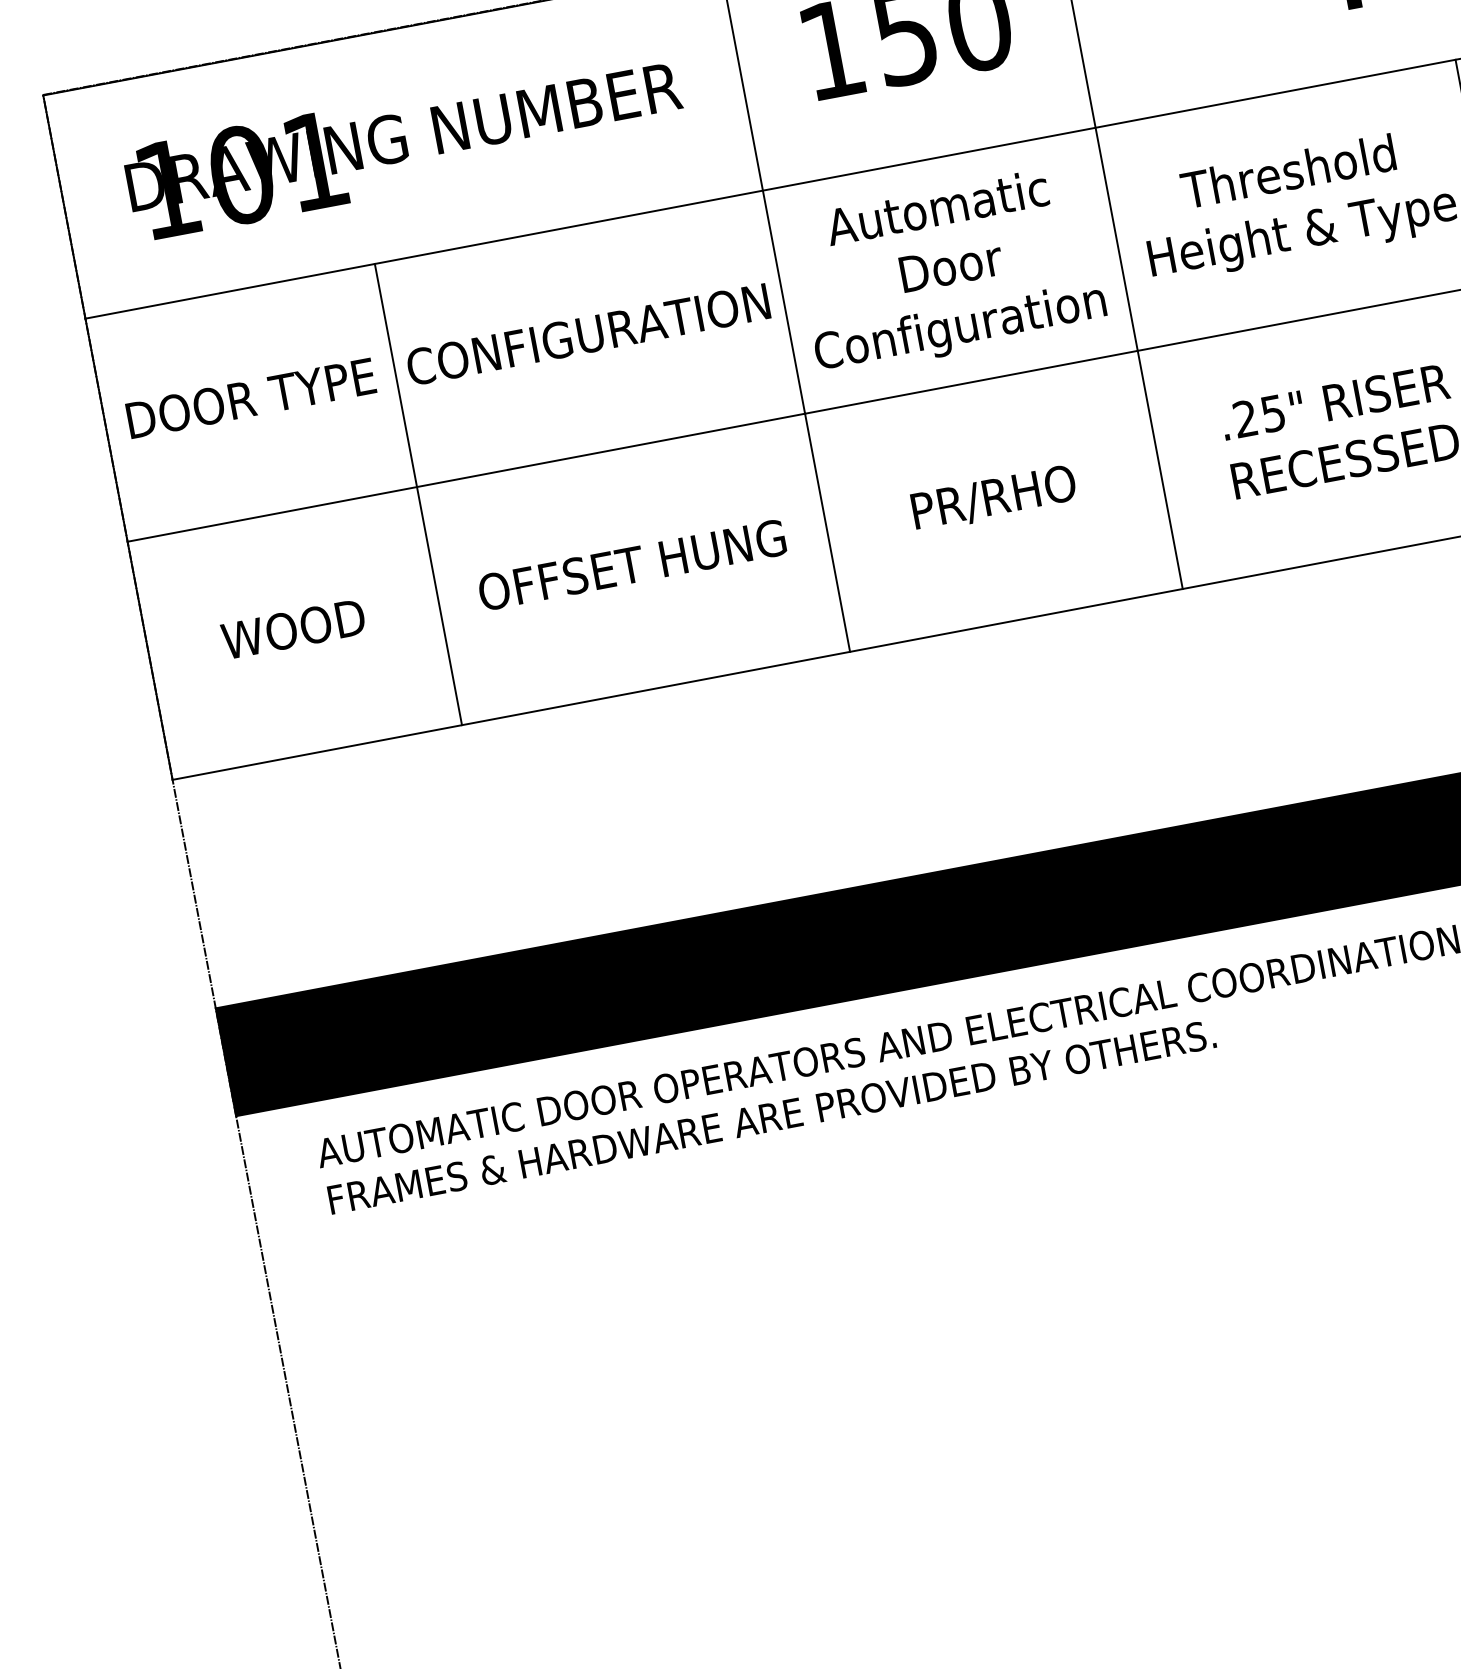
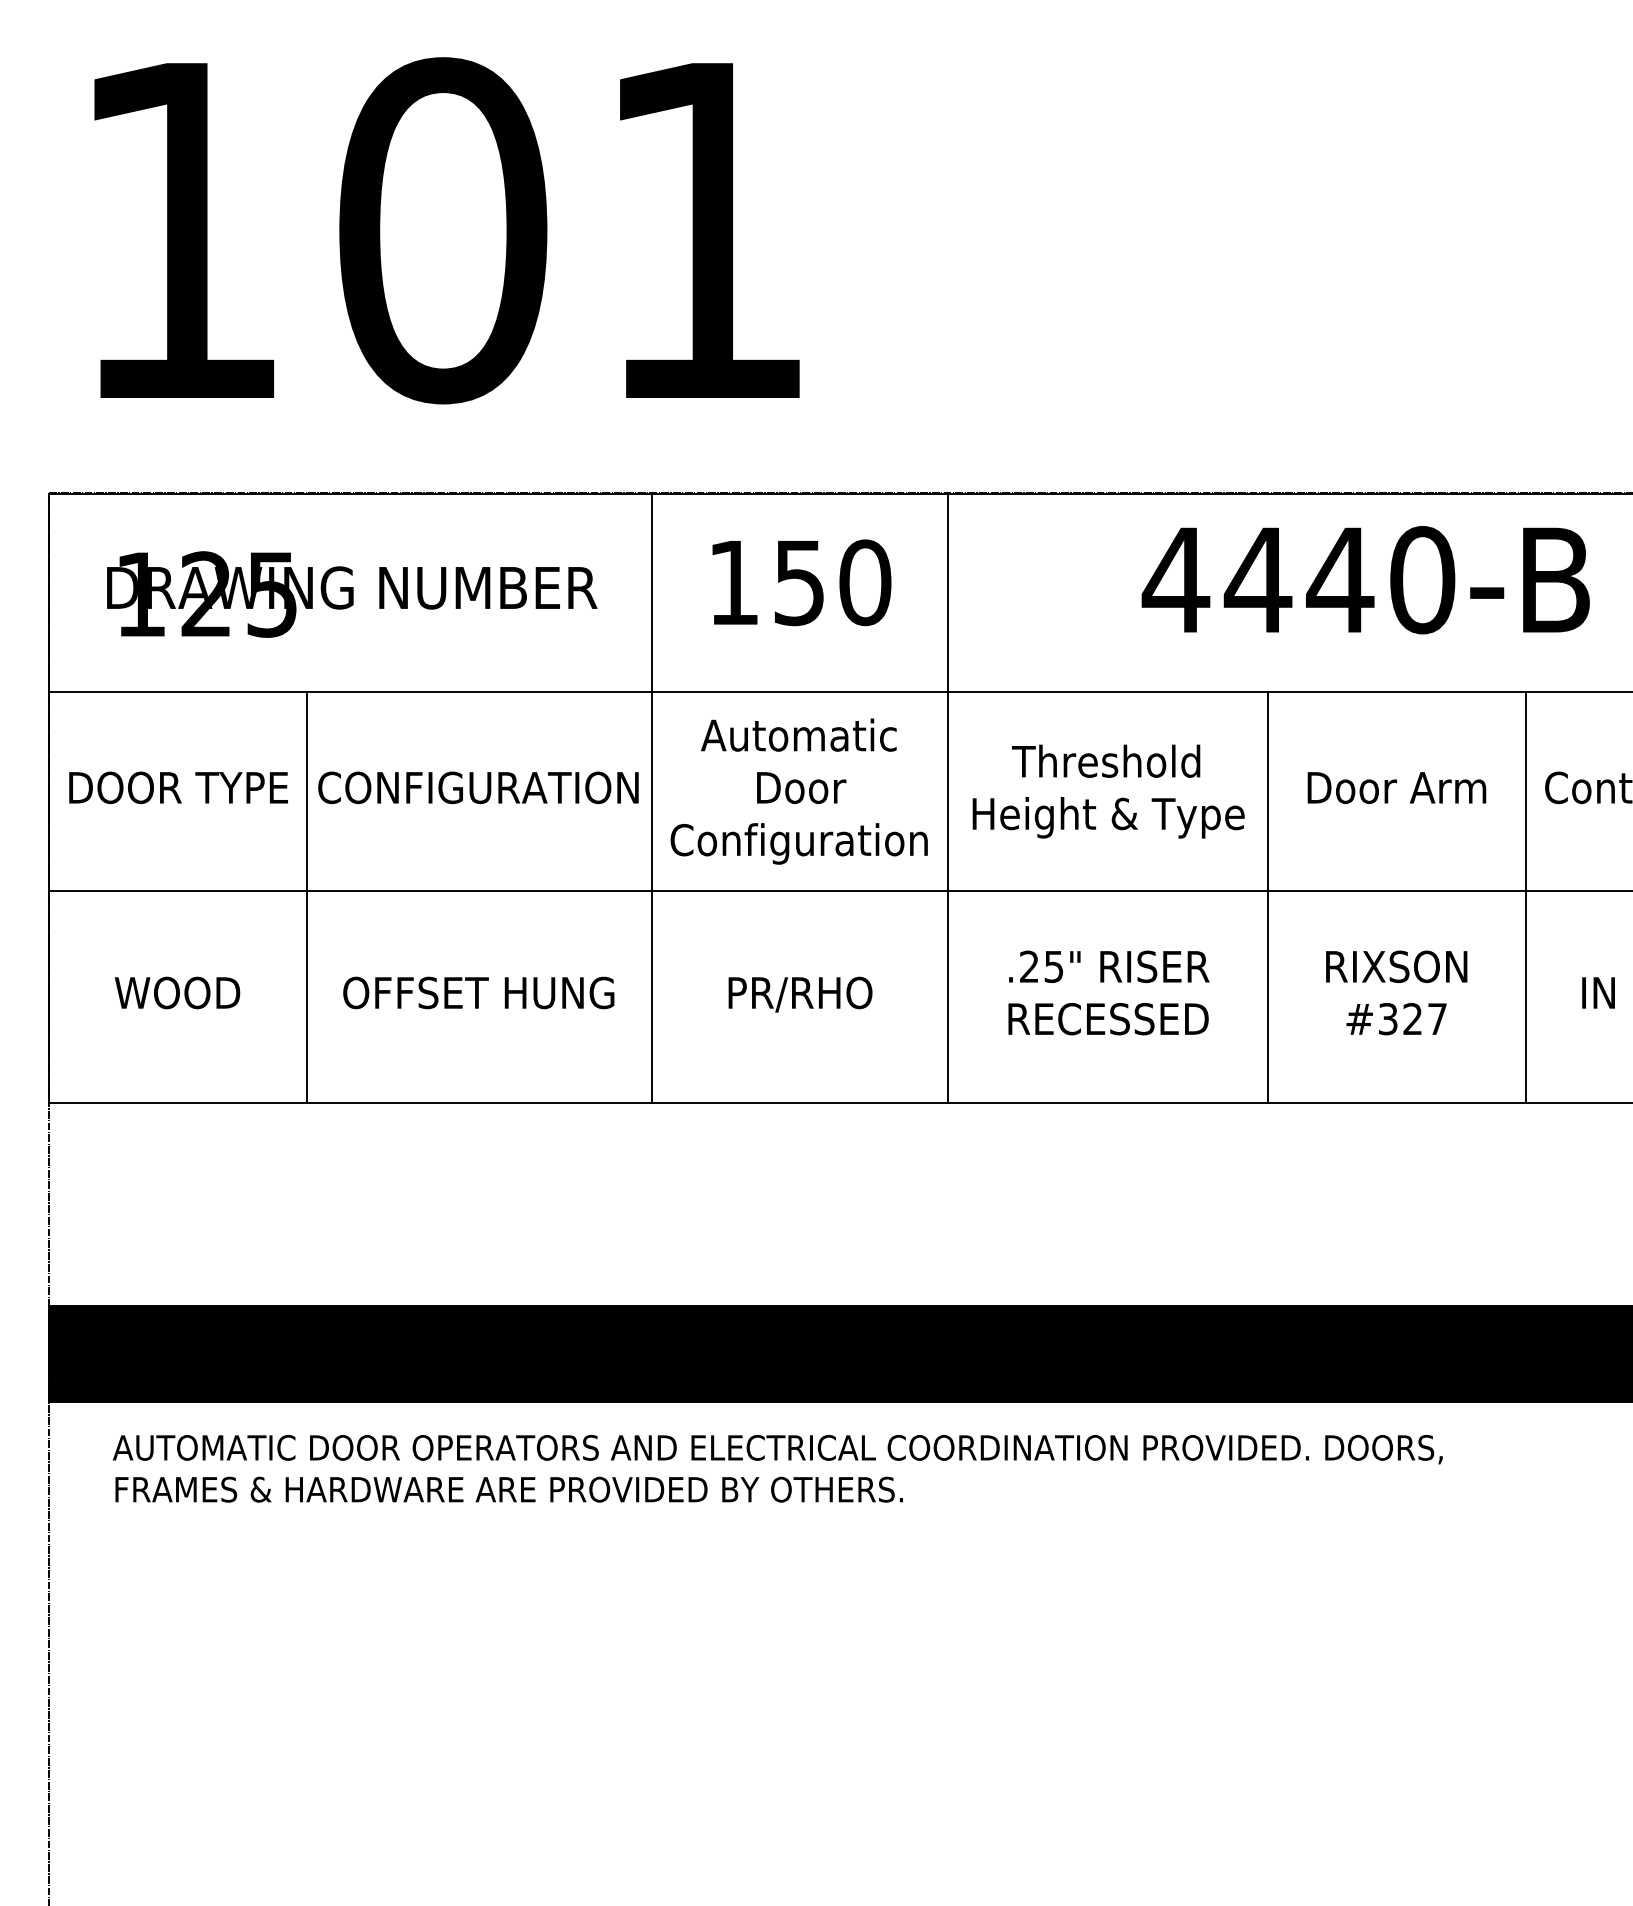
text: (277, 168) -> (238, 594), 101 -> 125

